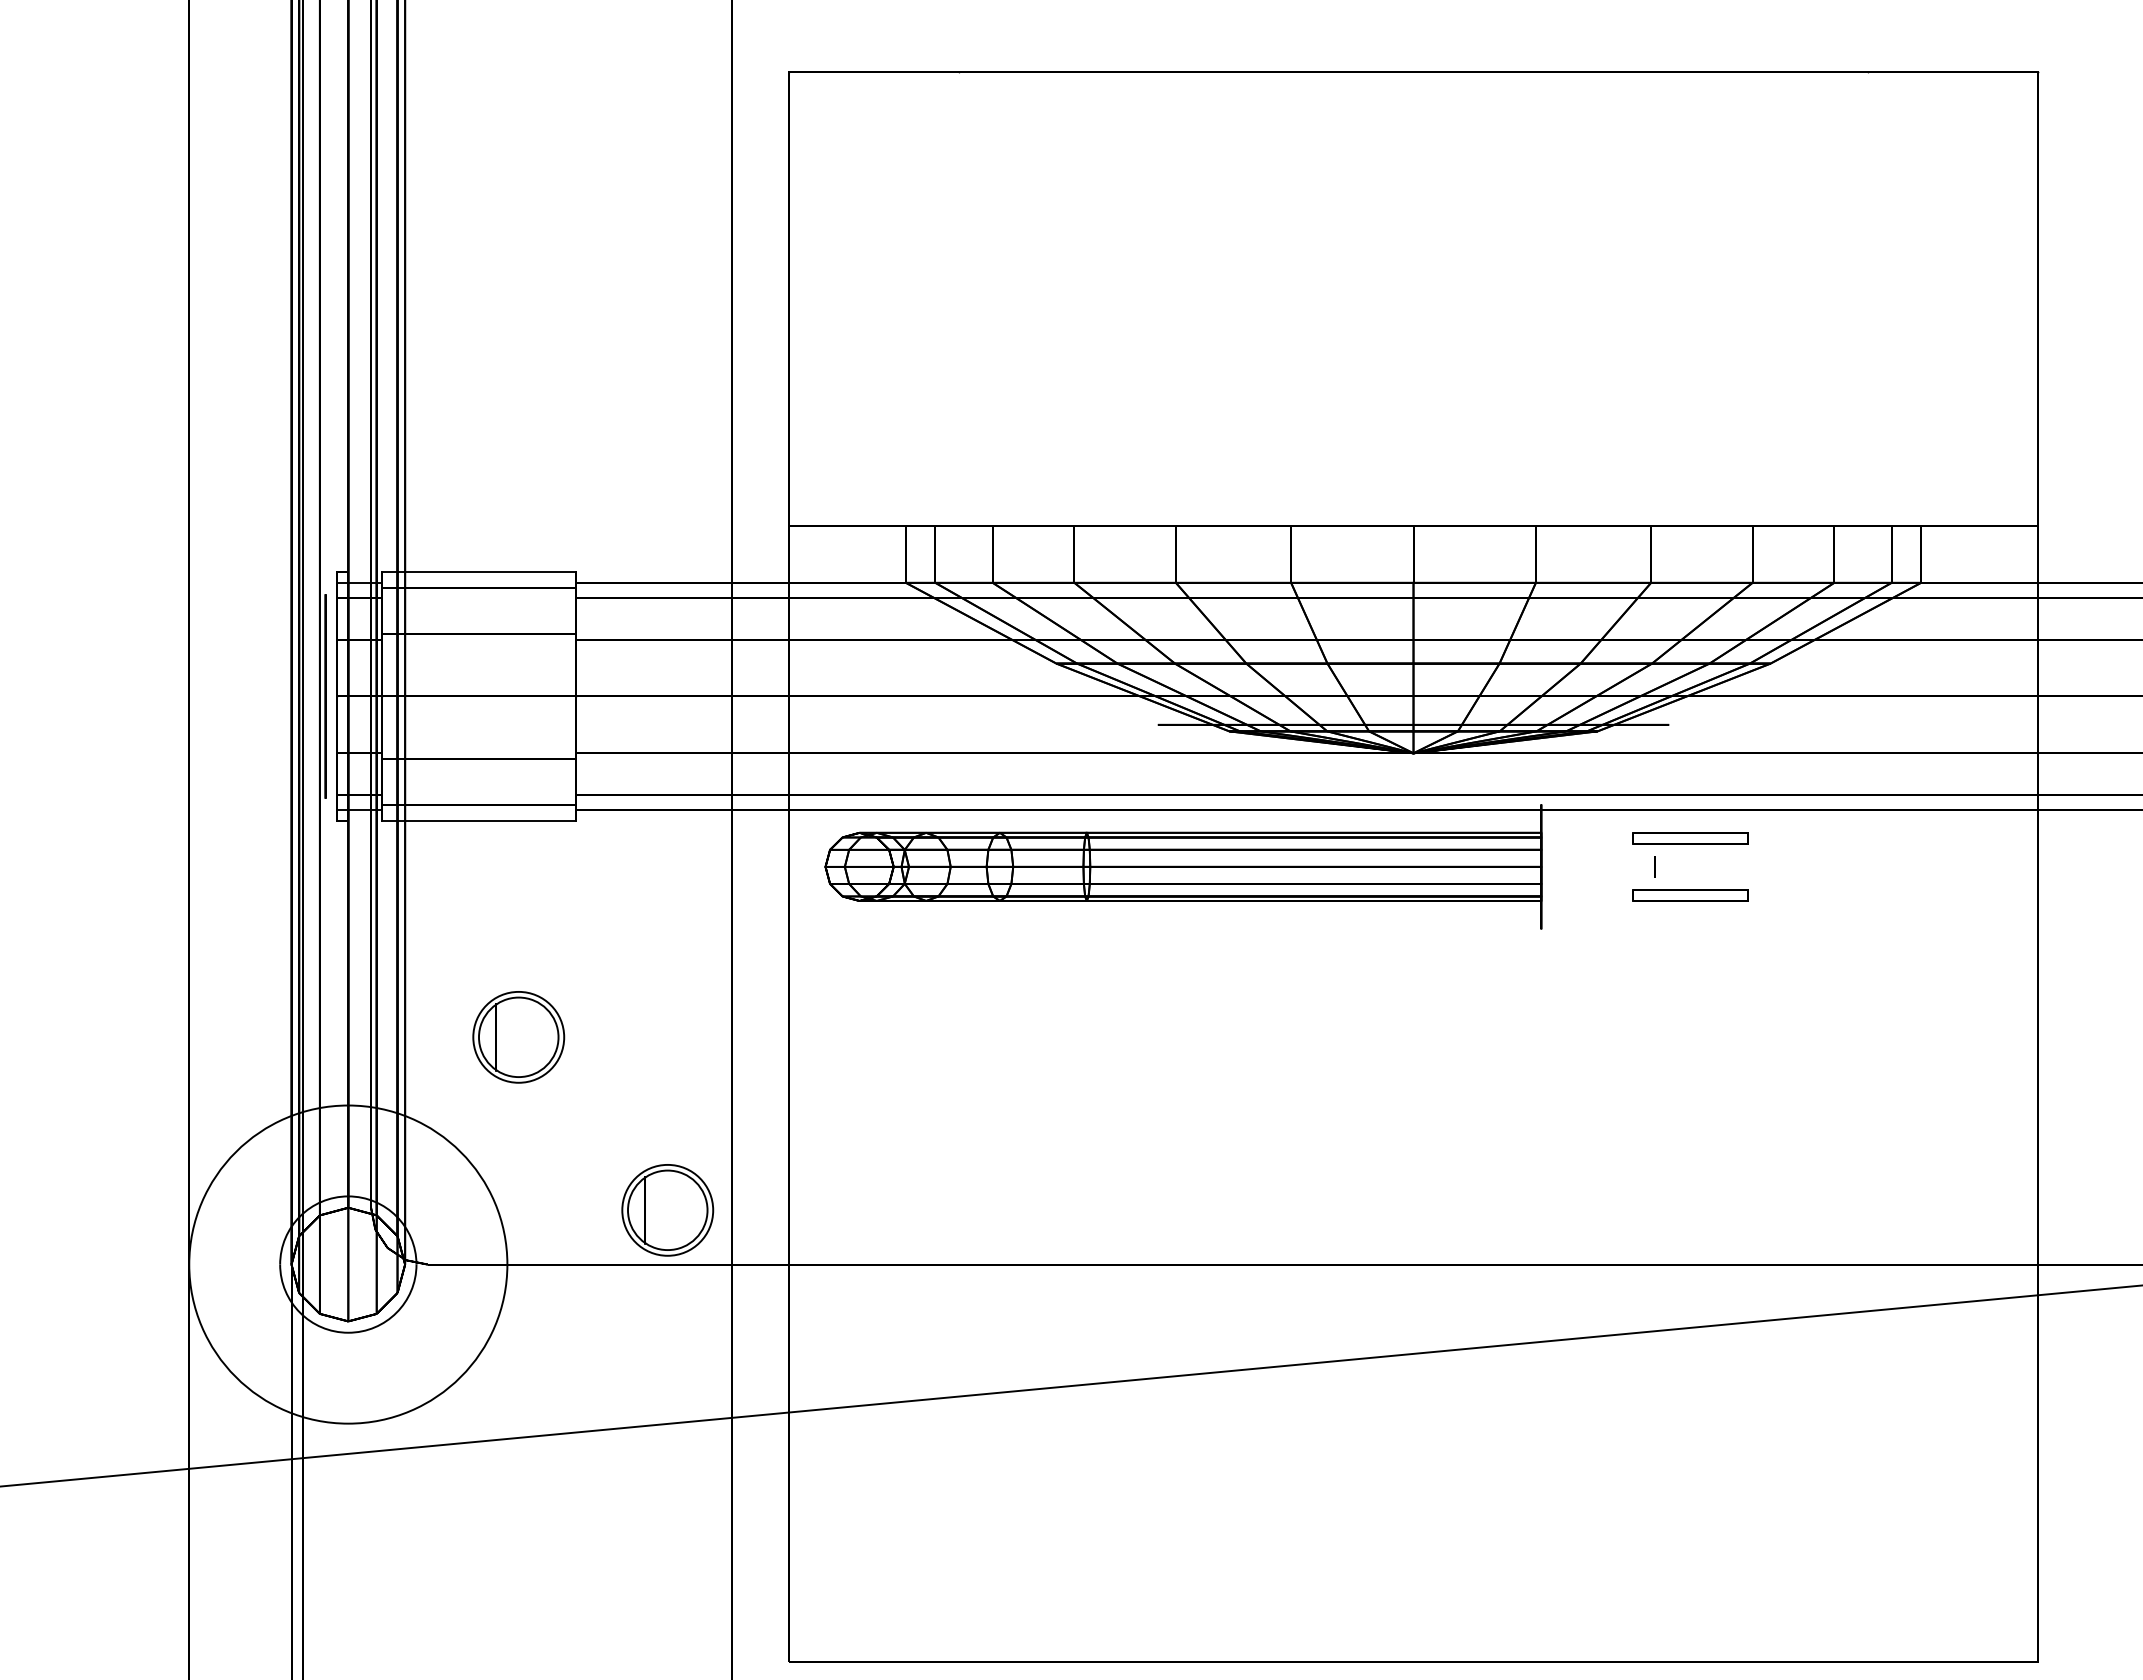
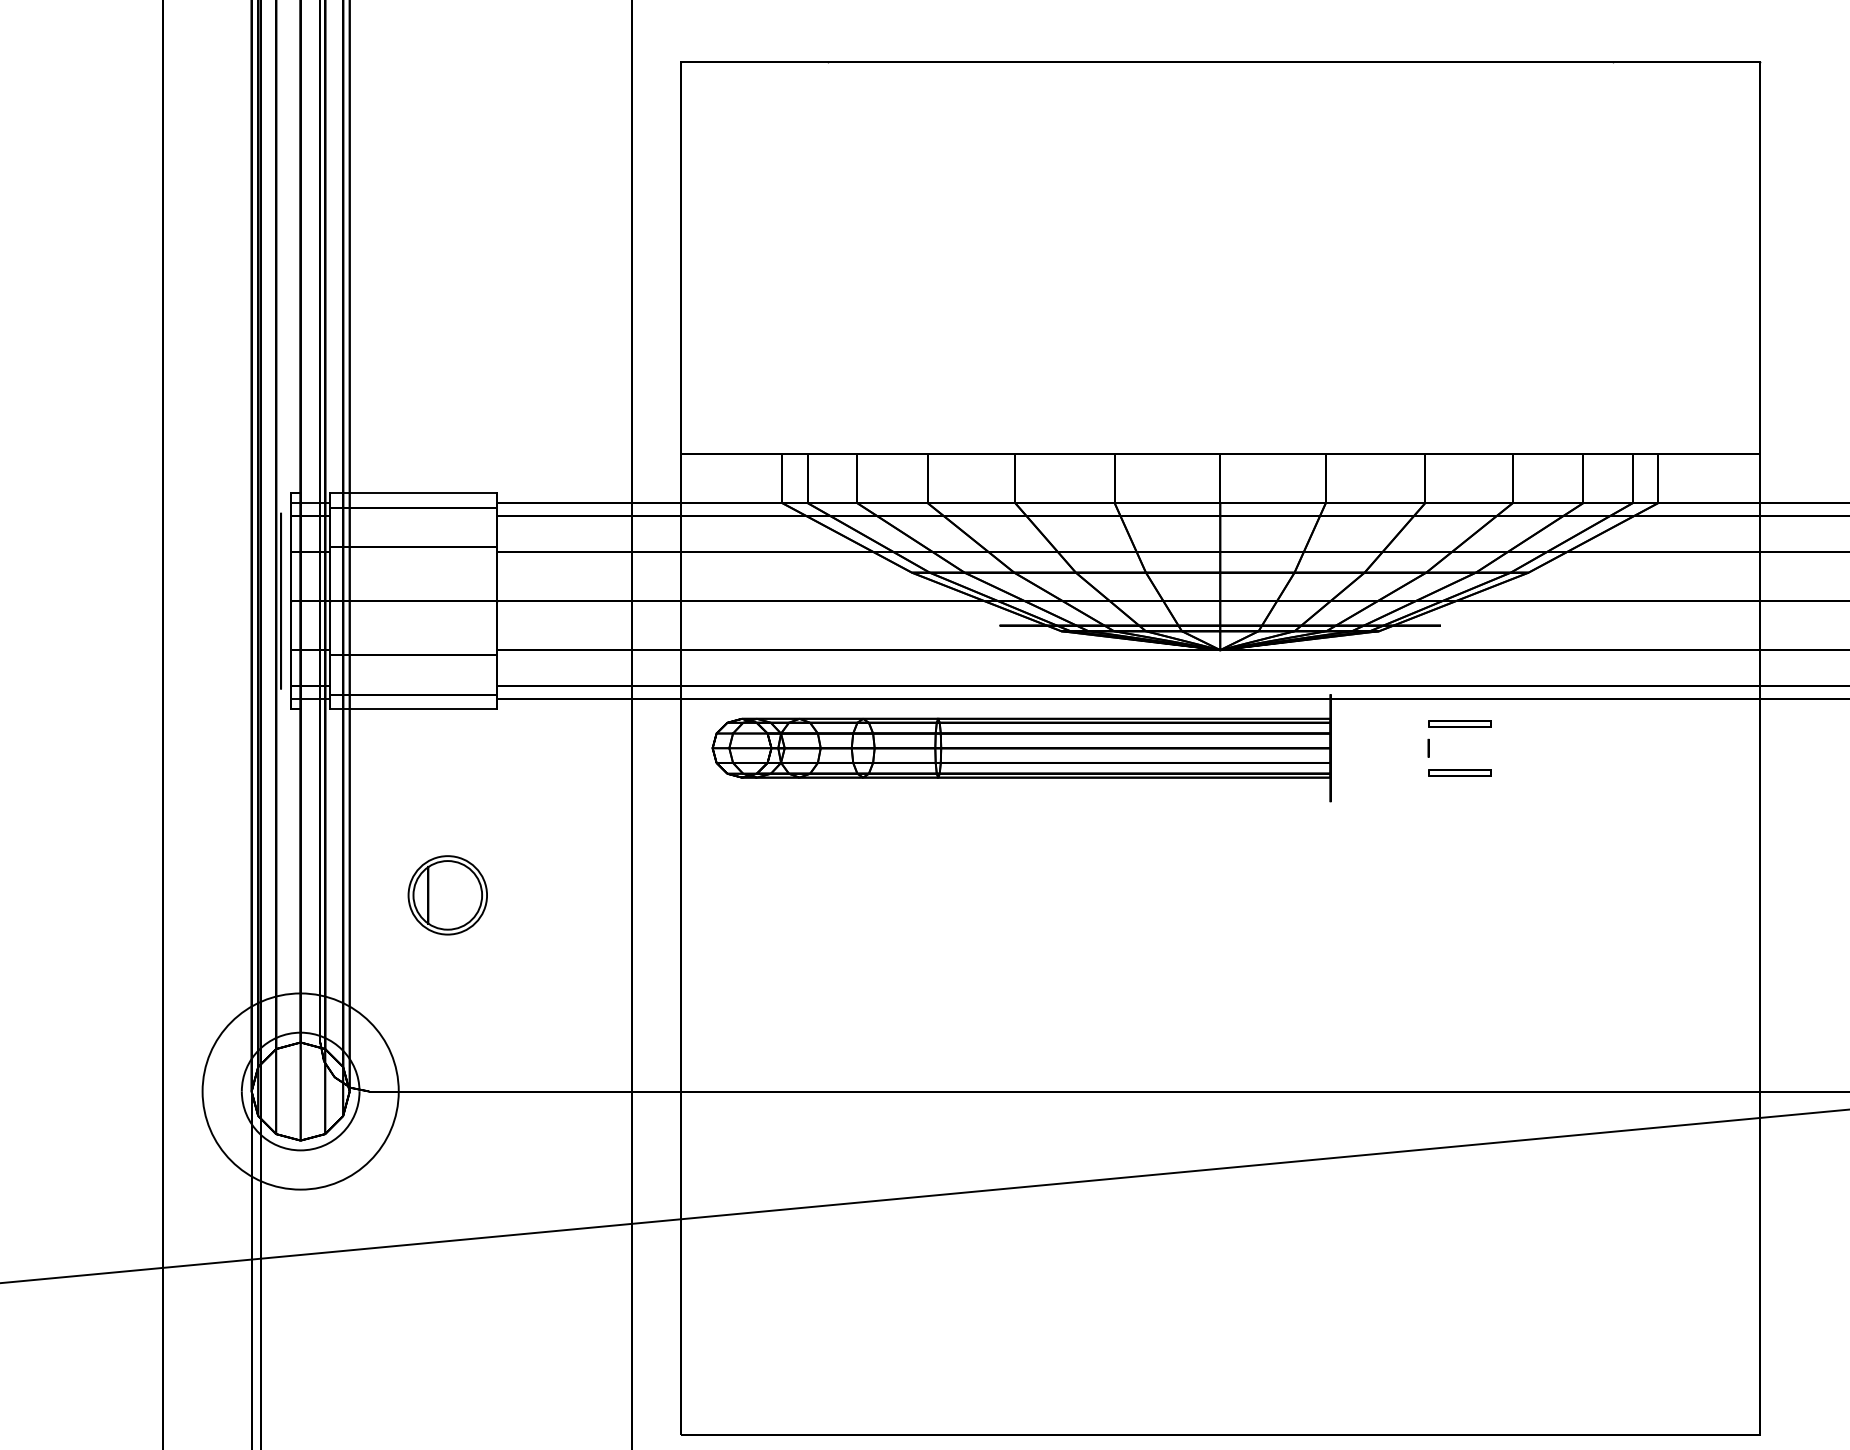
part: (1690, 838) -> (1459, 723), size x0.62
part: (1690, 895) -> (1459, 772), size x0.62
part: (667, 1210) -> (576, 1044), removed
circle: (347, 1264) -> (299, 1091), size x0.71

